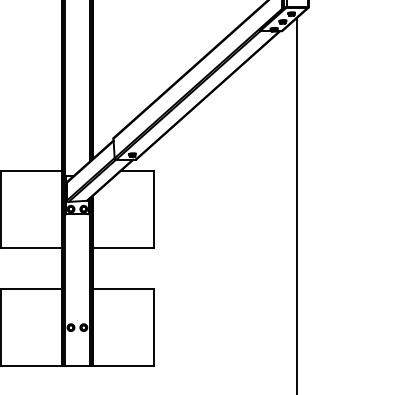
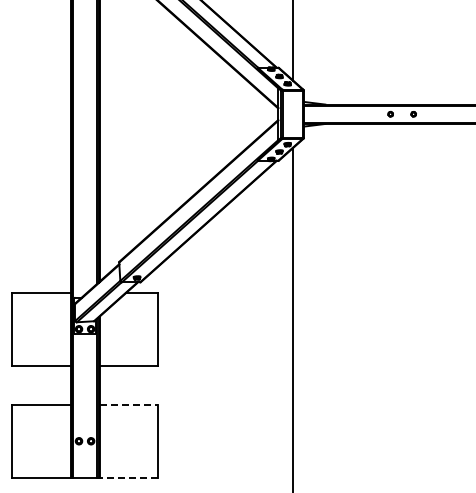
line: (124, 288) -> (129, 404), solid -> dashed
line: (123, 365) -> (128, 477), solid -> dashed

